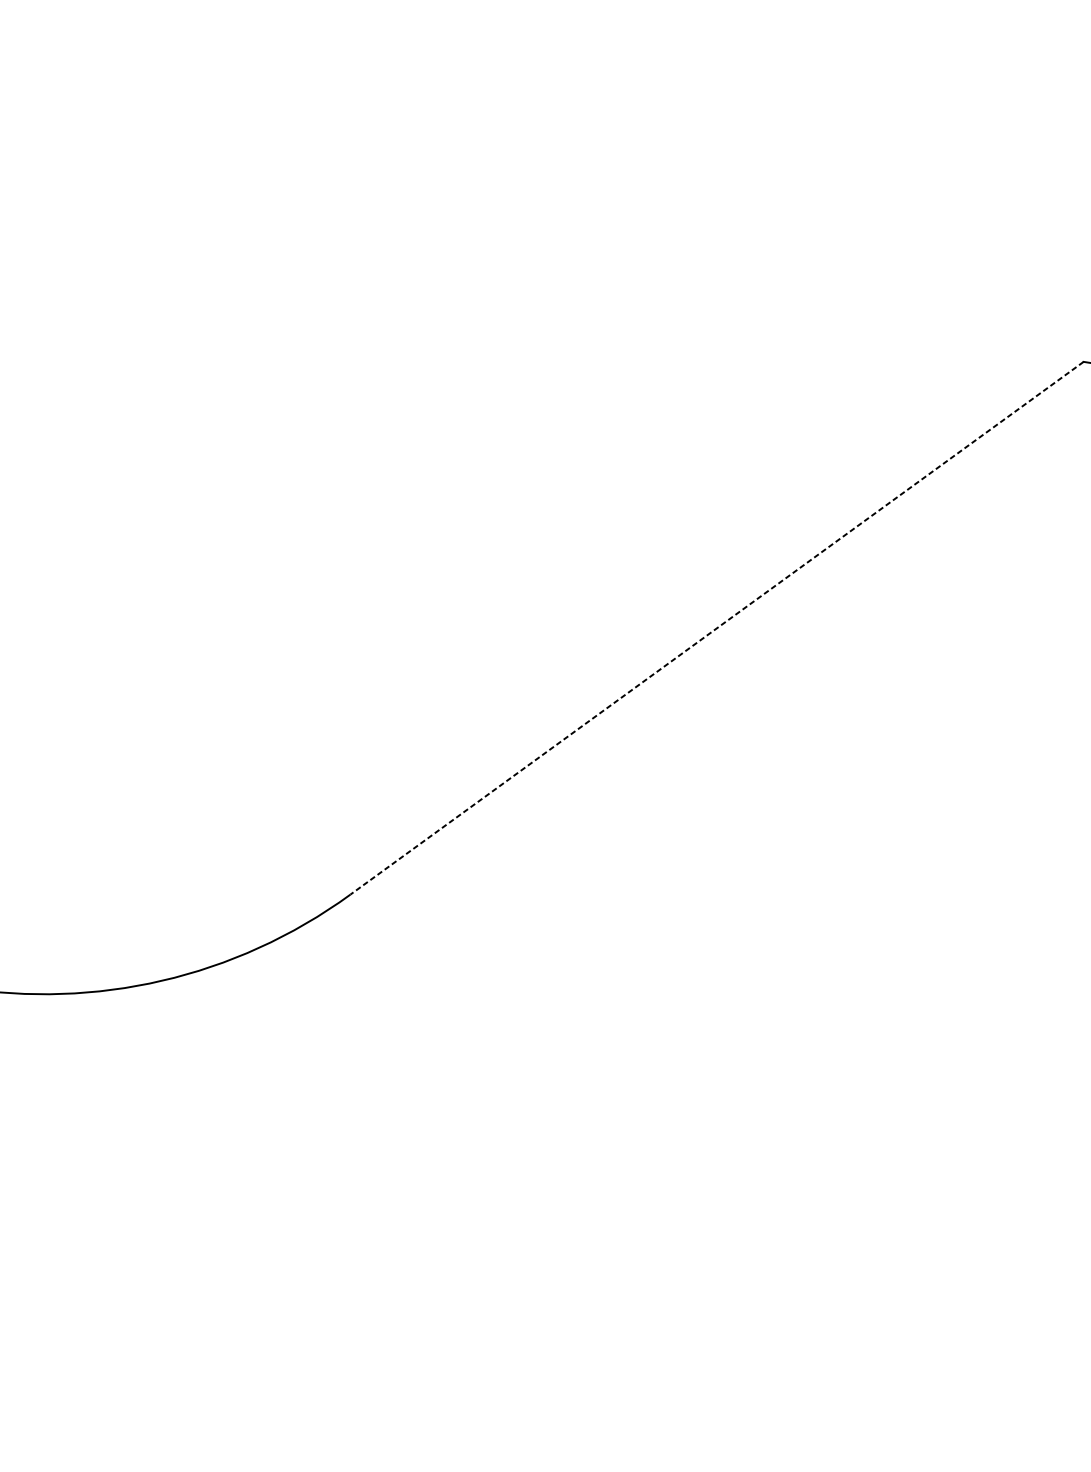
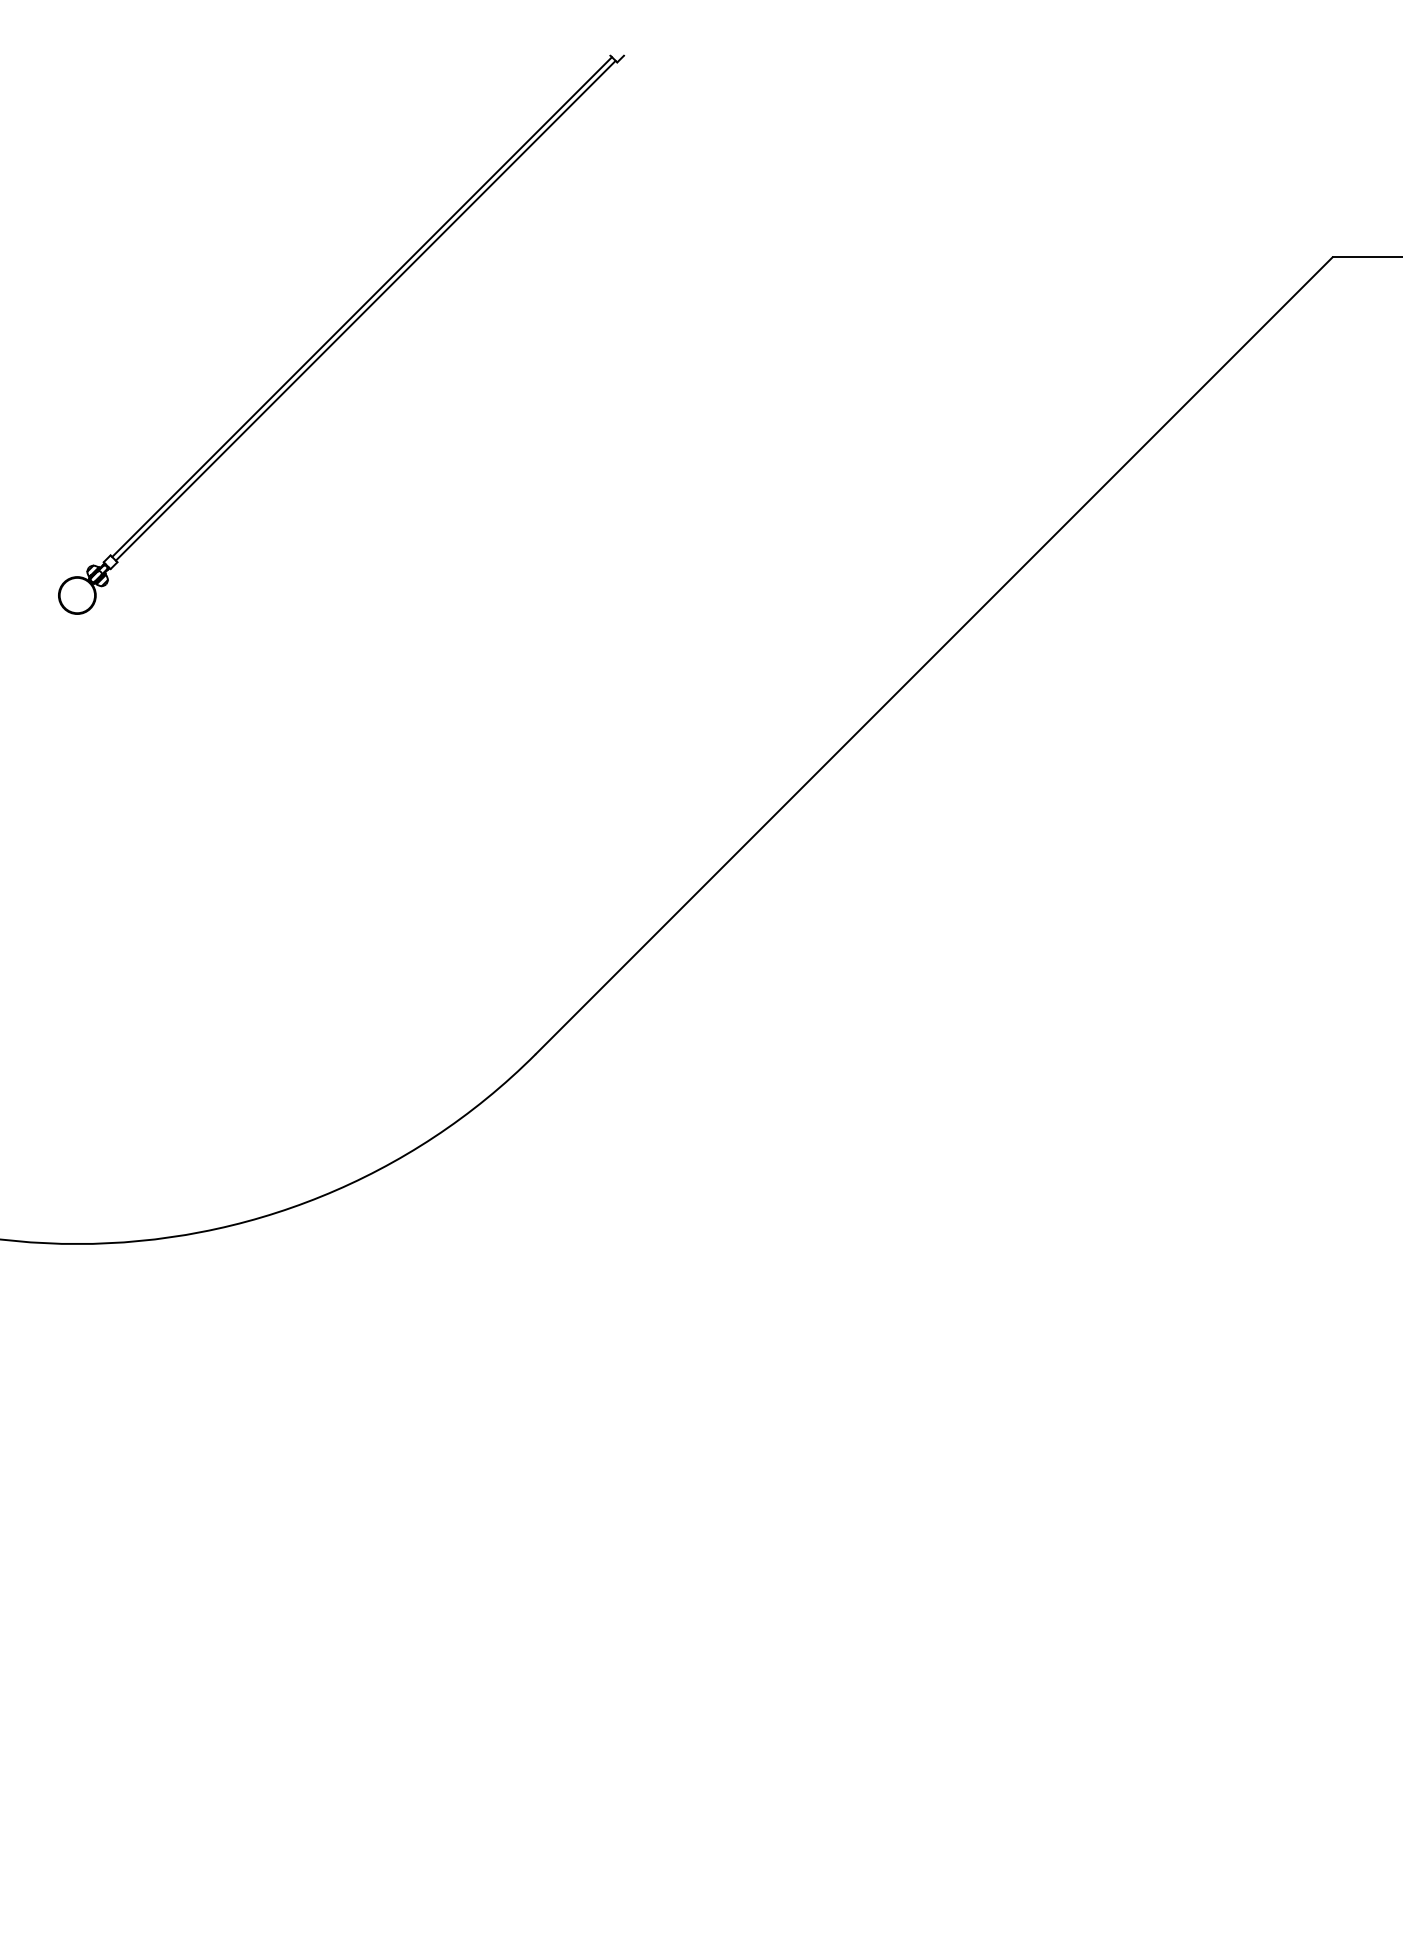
part: (286, 298) -> (341, 334), added
line: (716, 628) -> (933, 656), dashed -> solid

